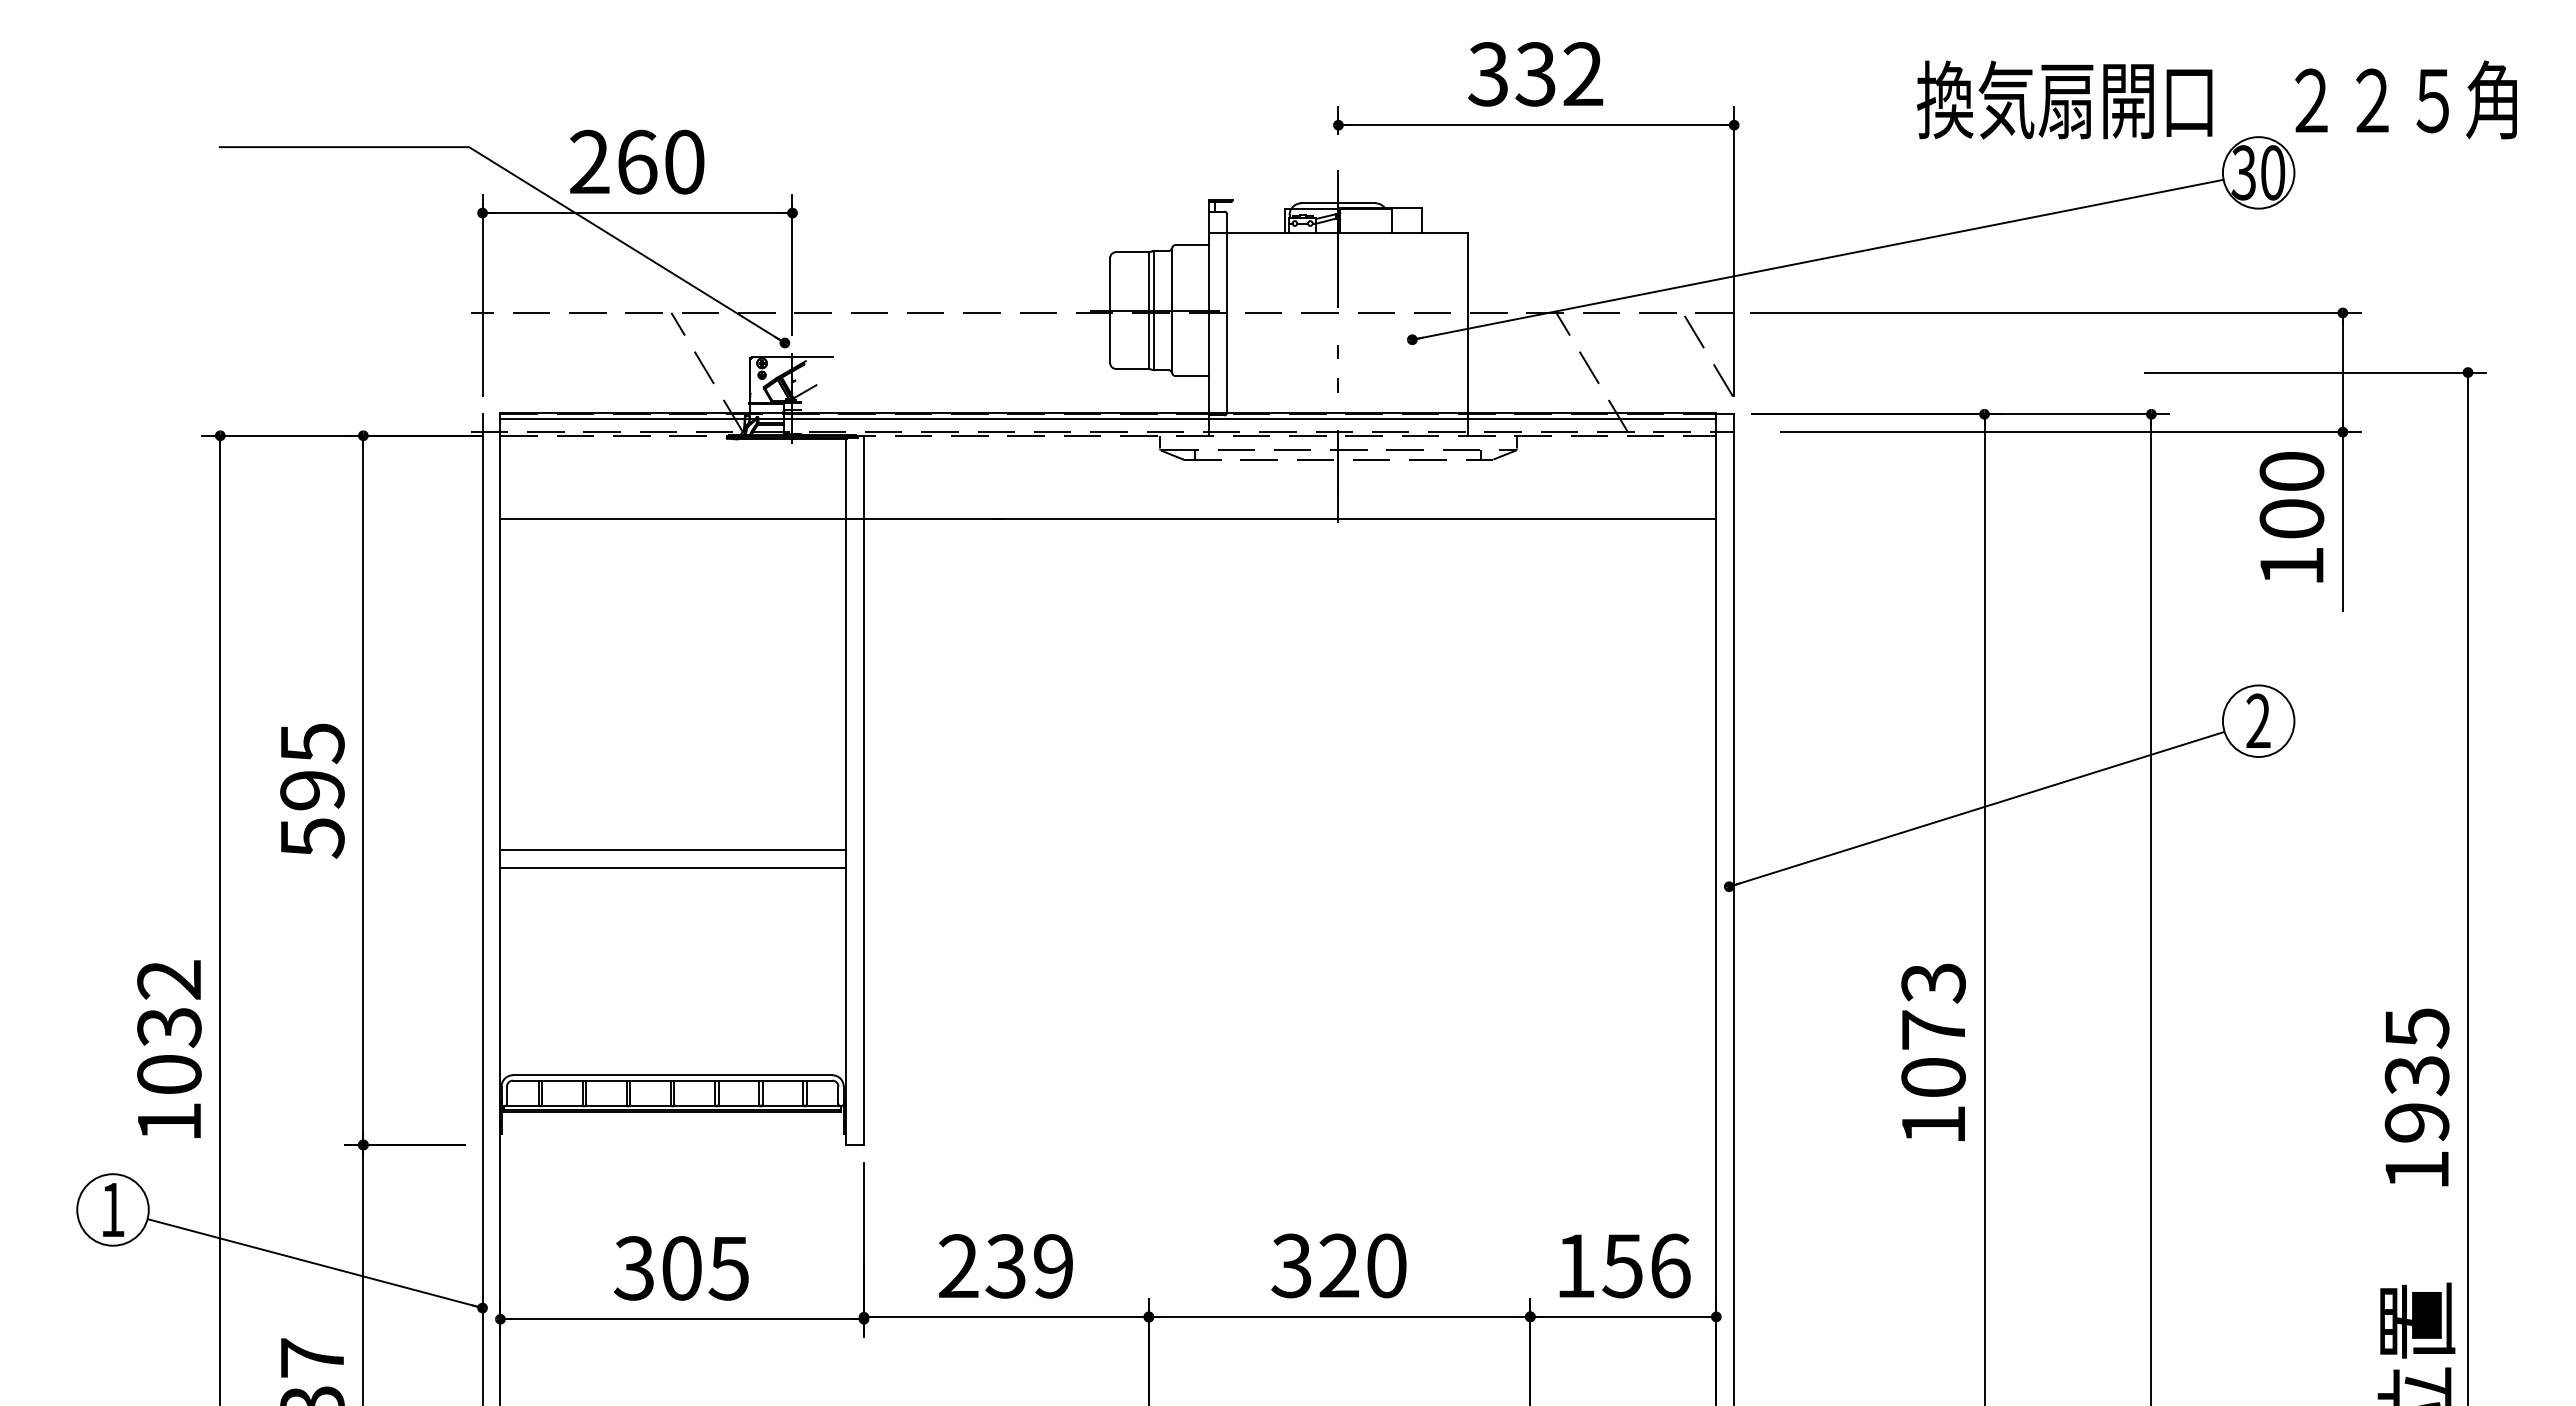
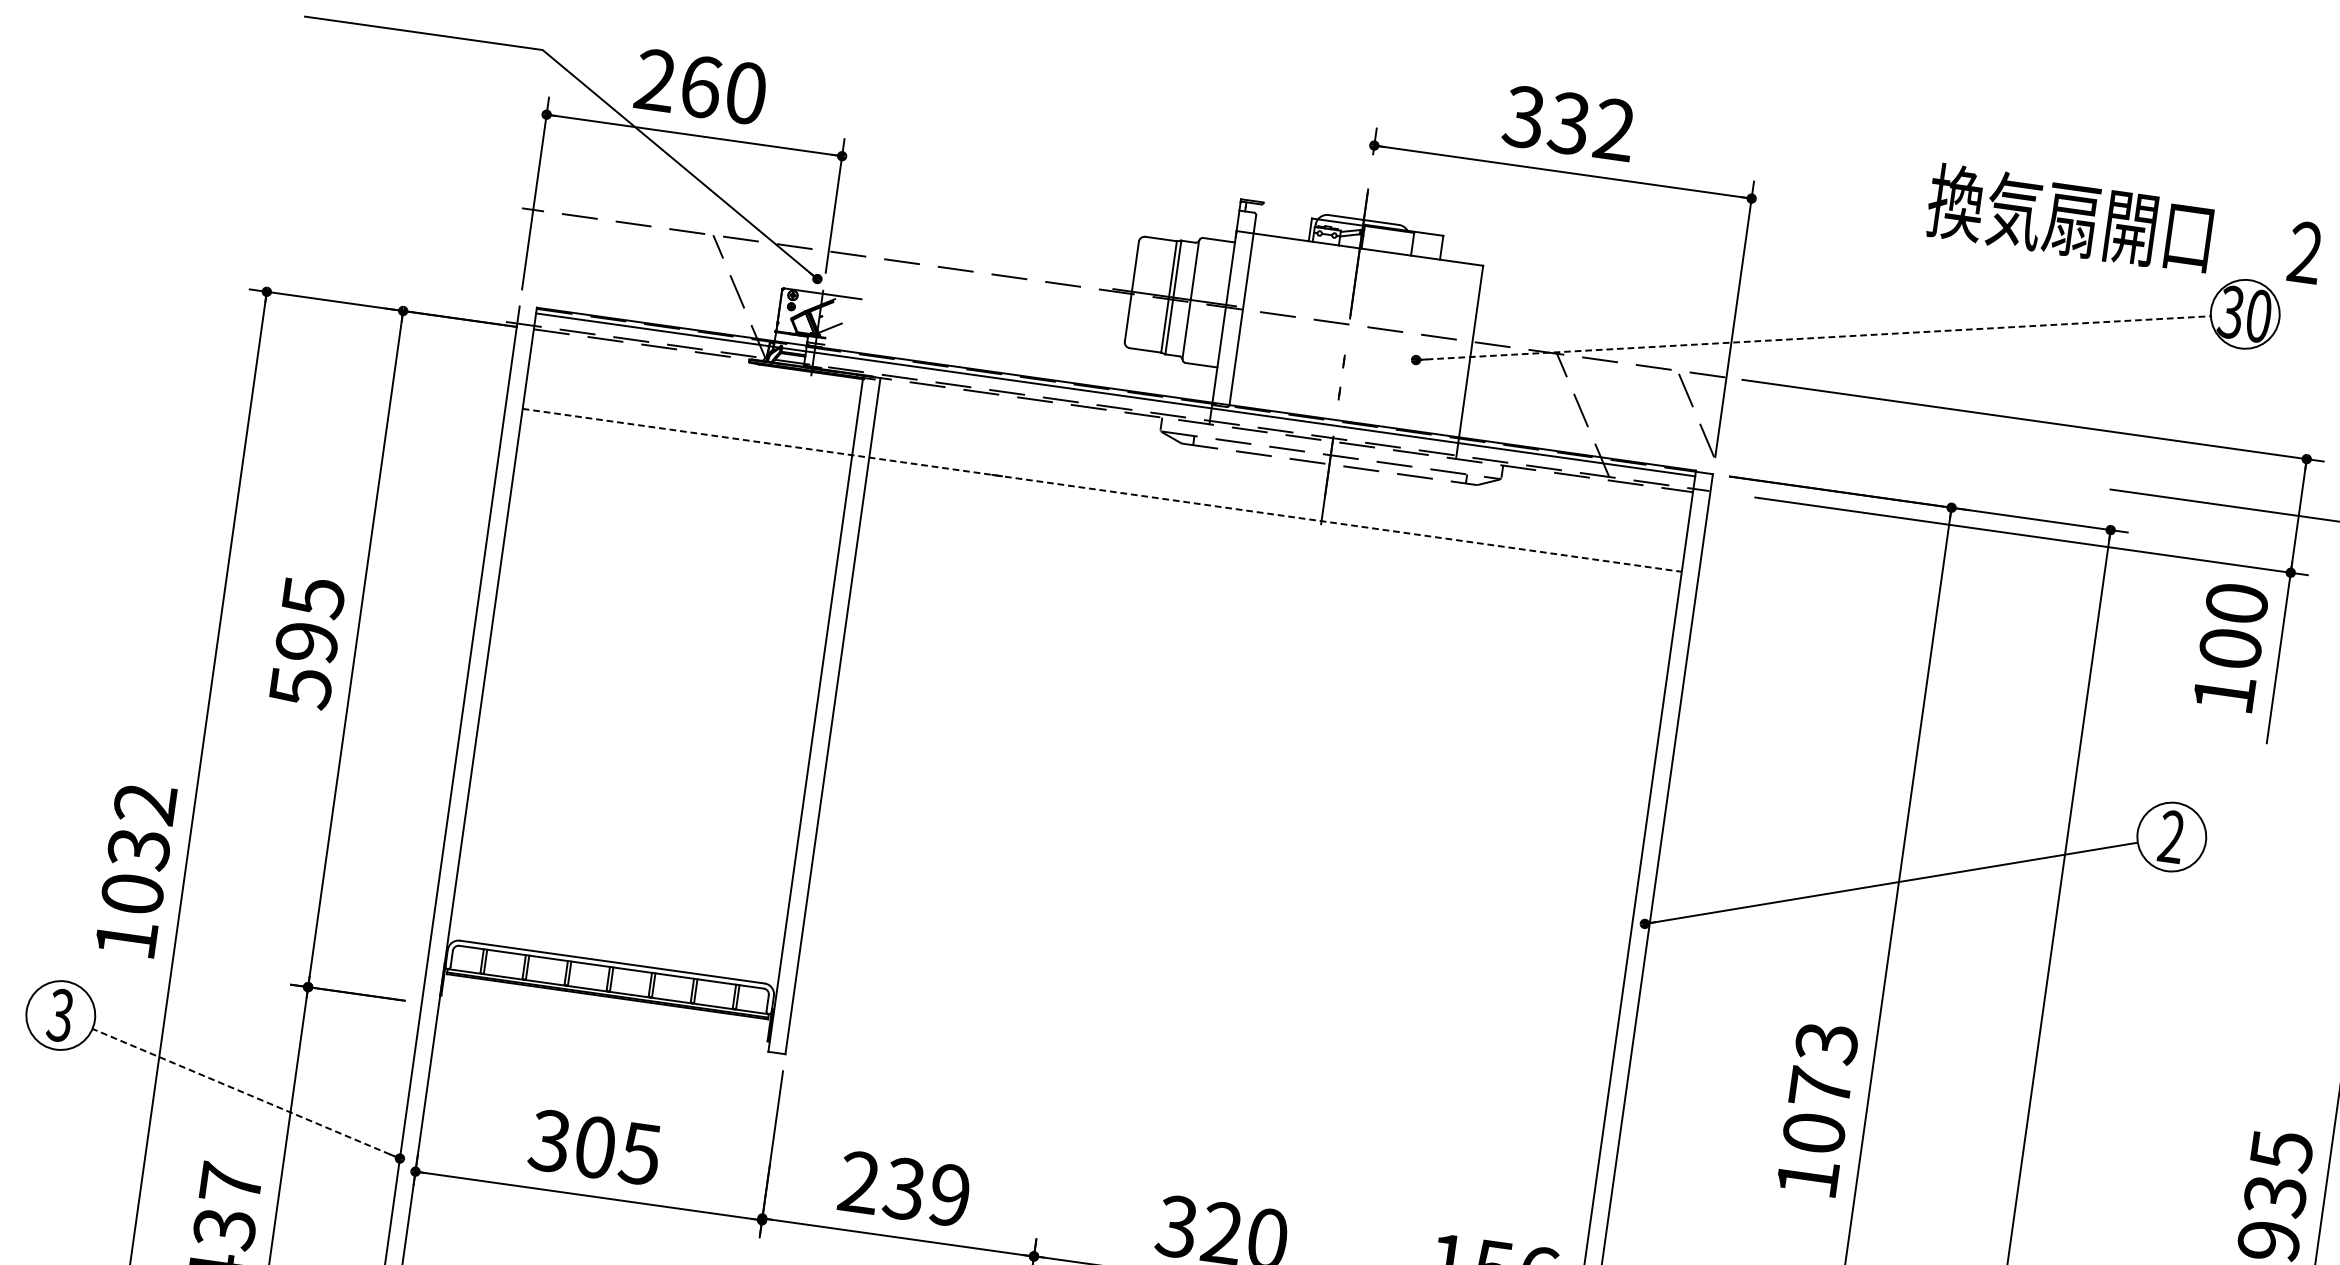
line: (1818, 259) -> (1814, 337), solid -> dashed
line: (1108, 519) -> (1102, 490), solid -> dashed
line: (673, 849) -> (643, 746), removed
line: (673, 867) -> (640, 764), removed
text: (112, 1209) -> (60, 1015), 1 -> 3
line: (314, 1263) -> (245, 1093), solid -> dashed

